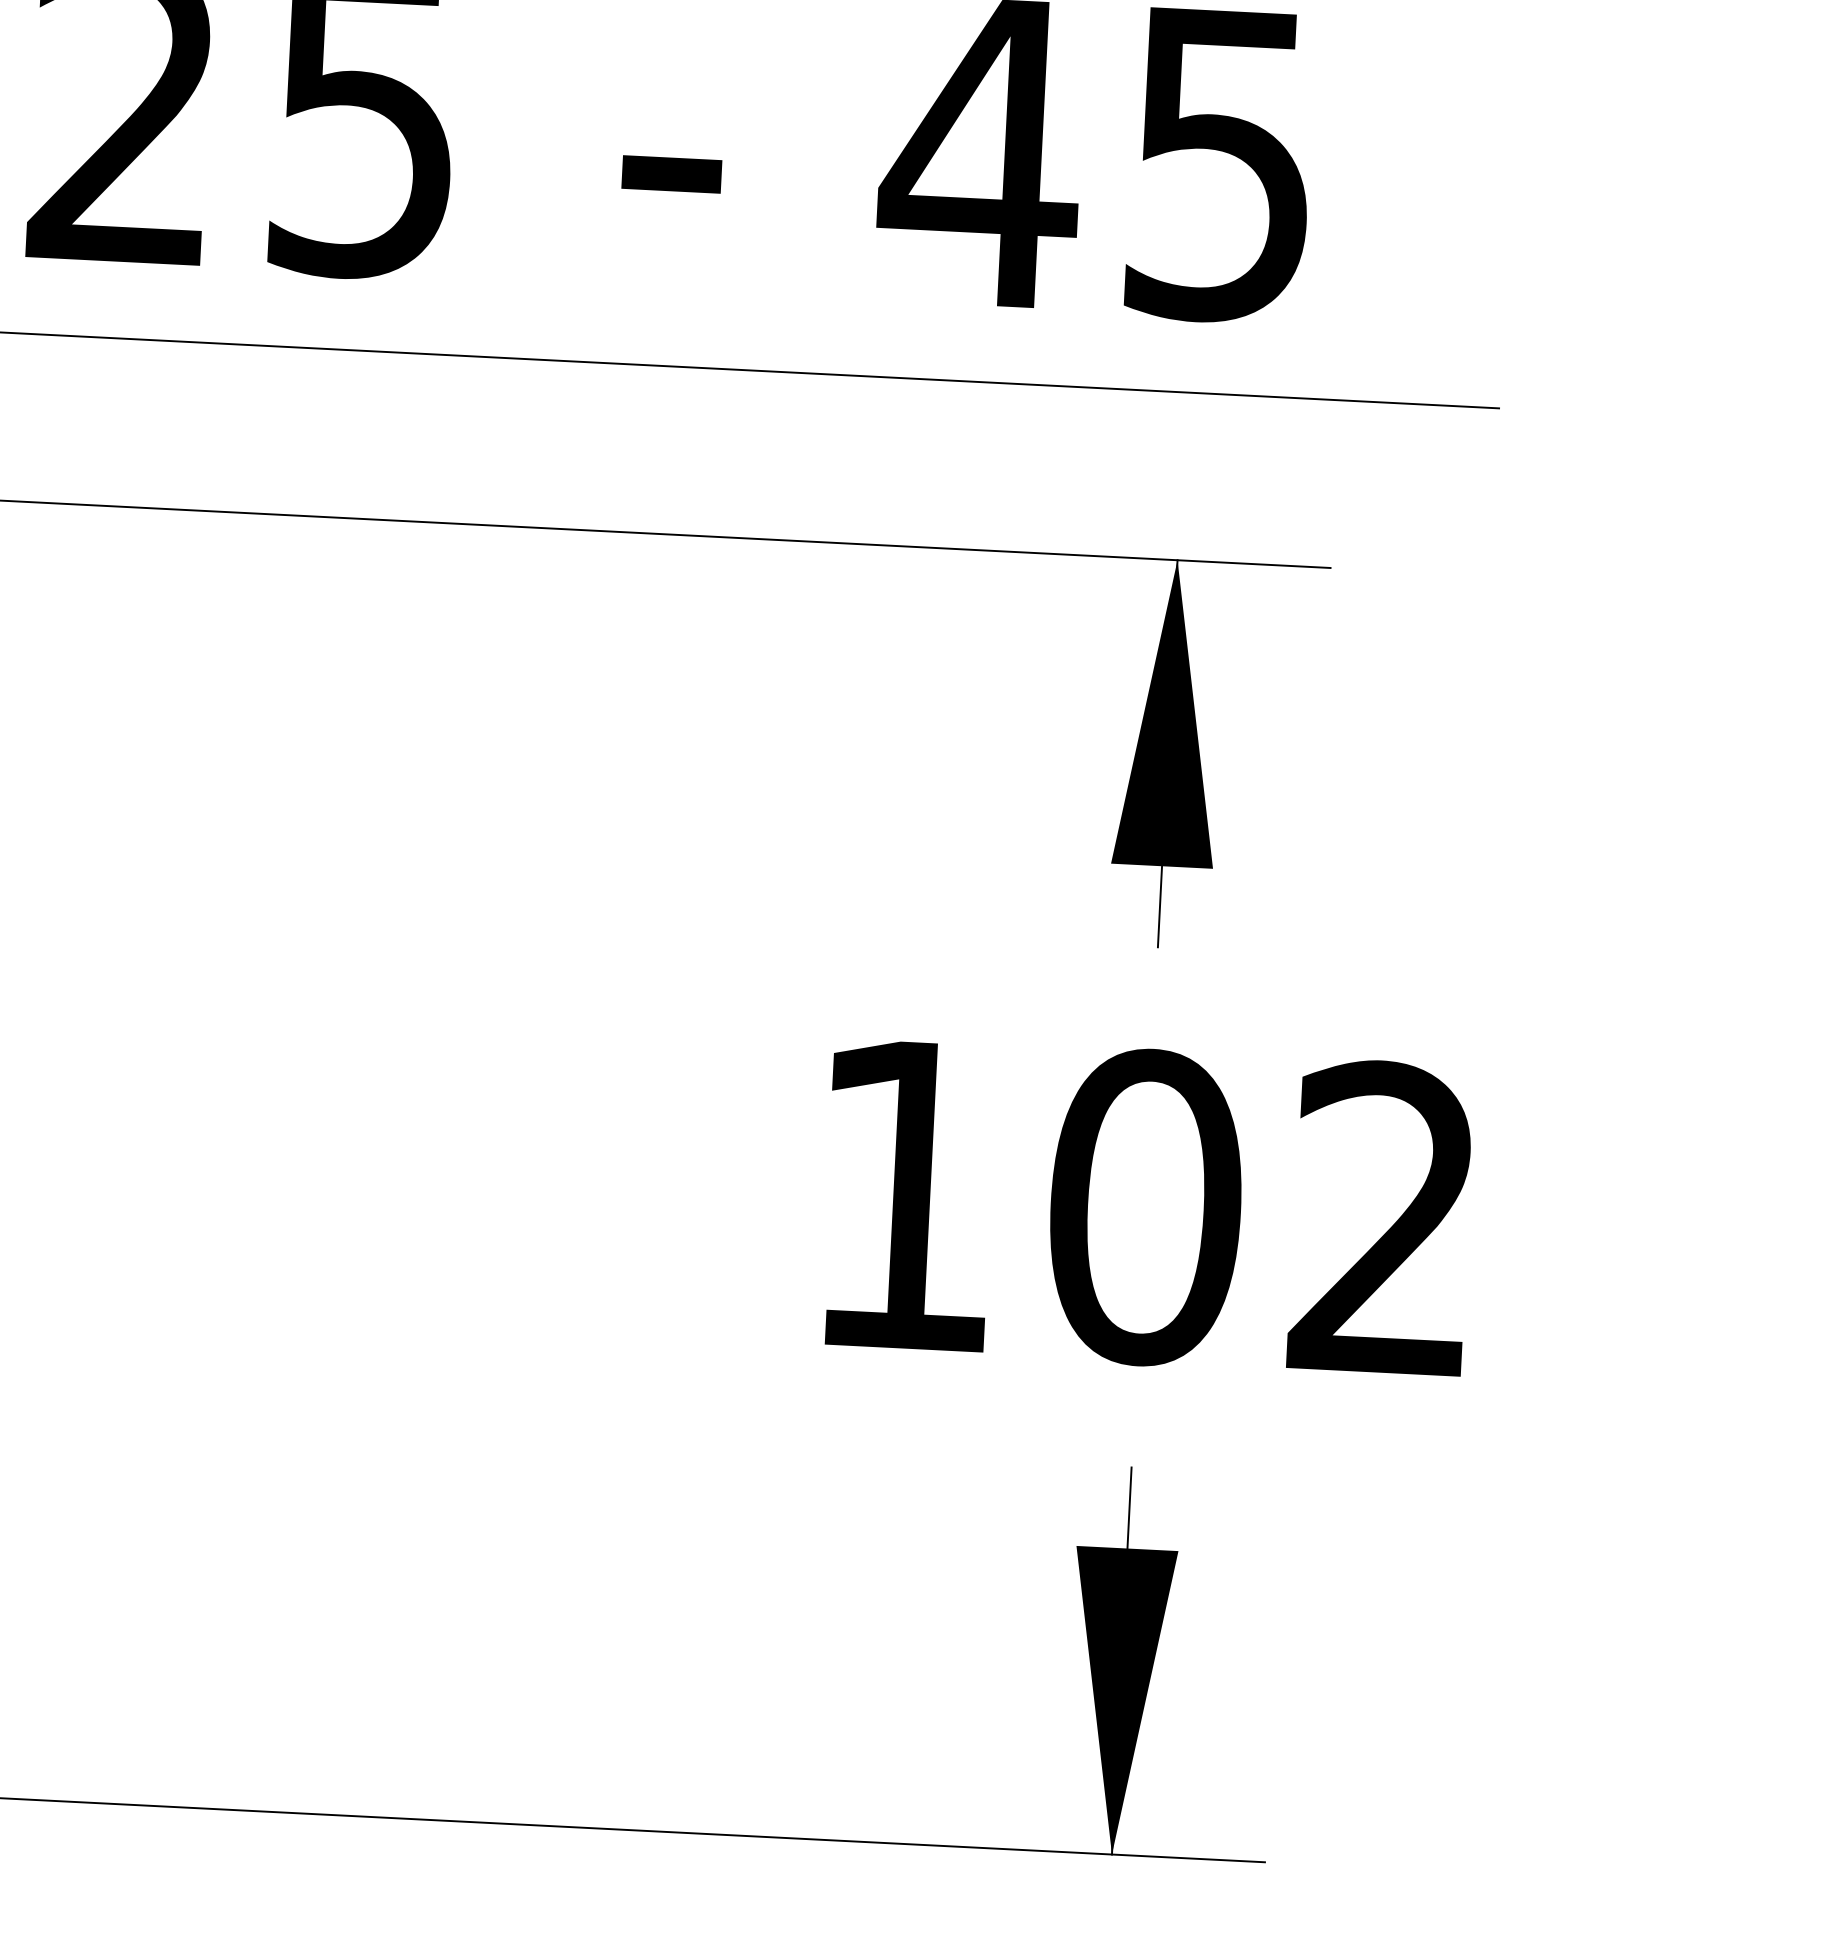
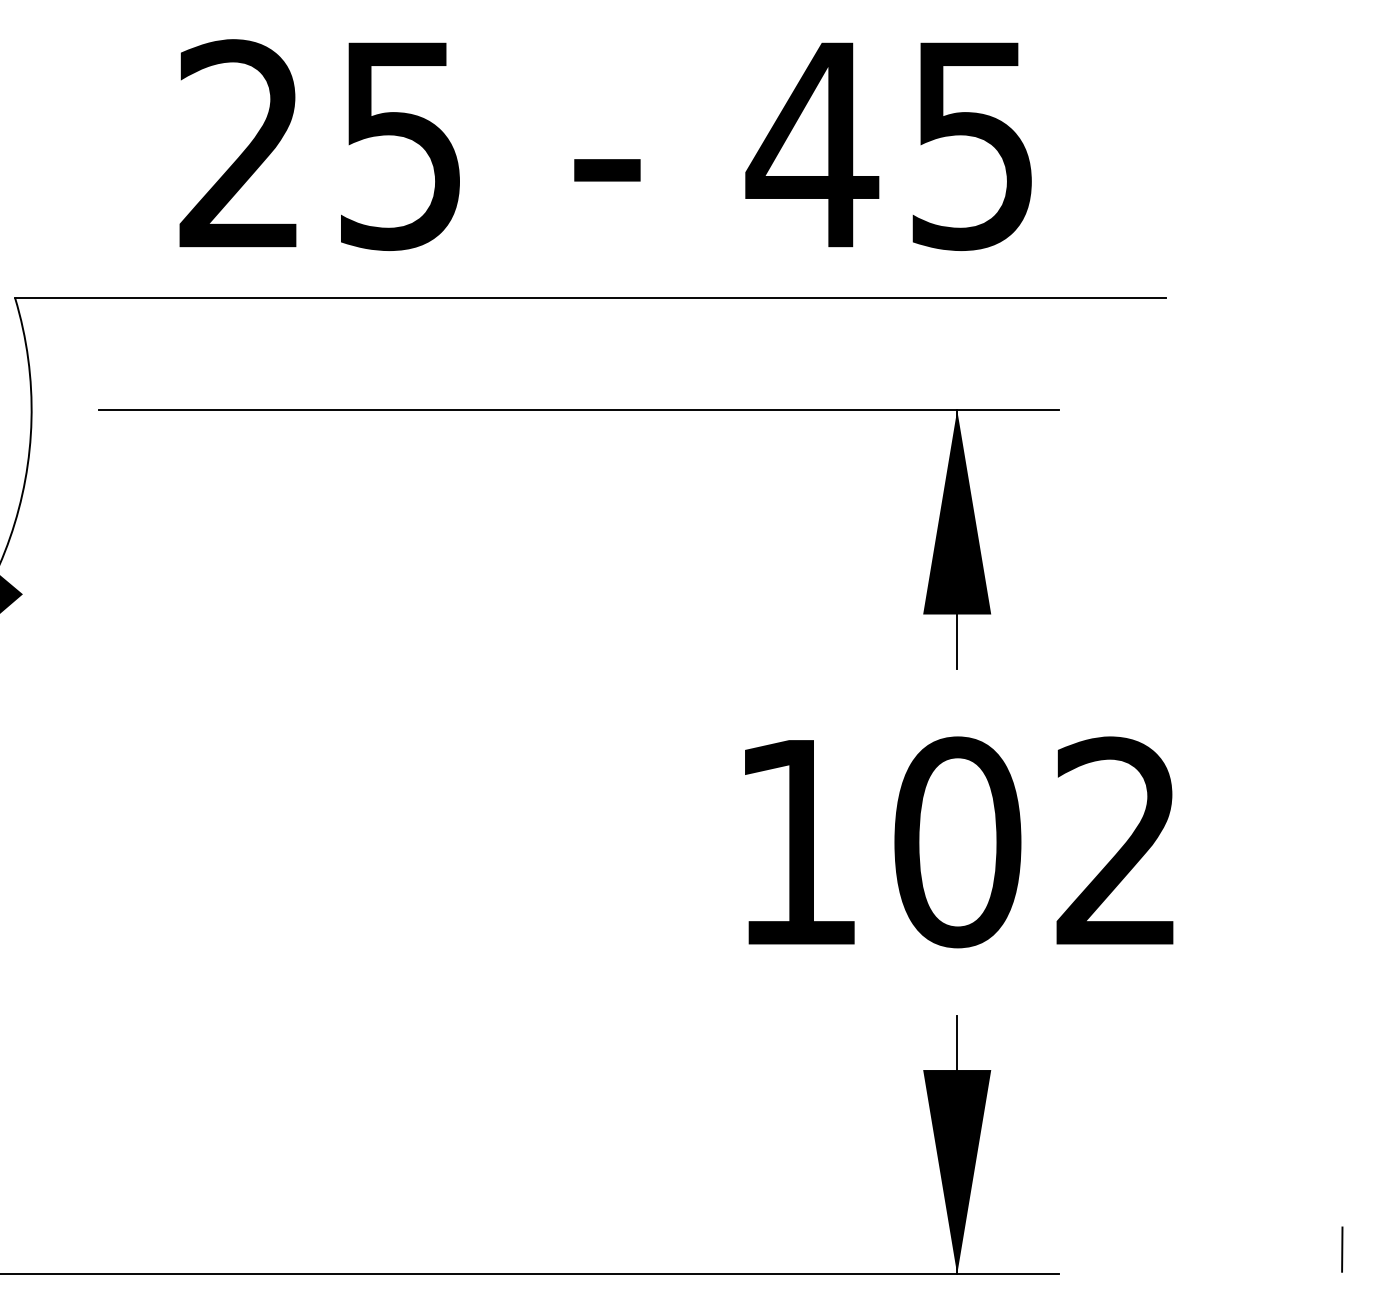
line: (1690, 1846) -> (1342, 1249), added

